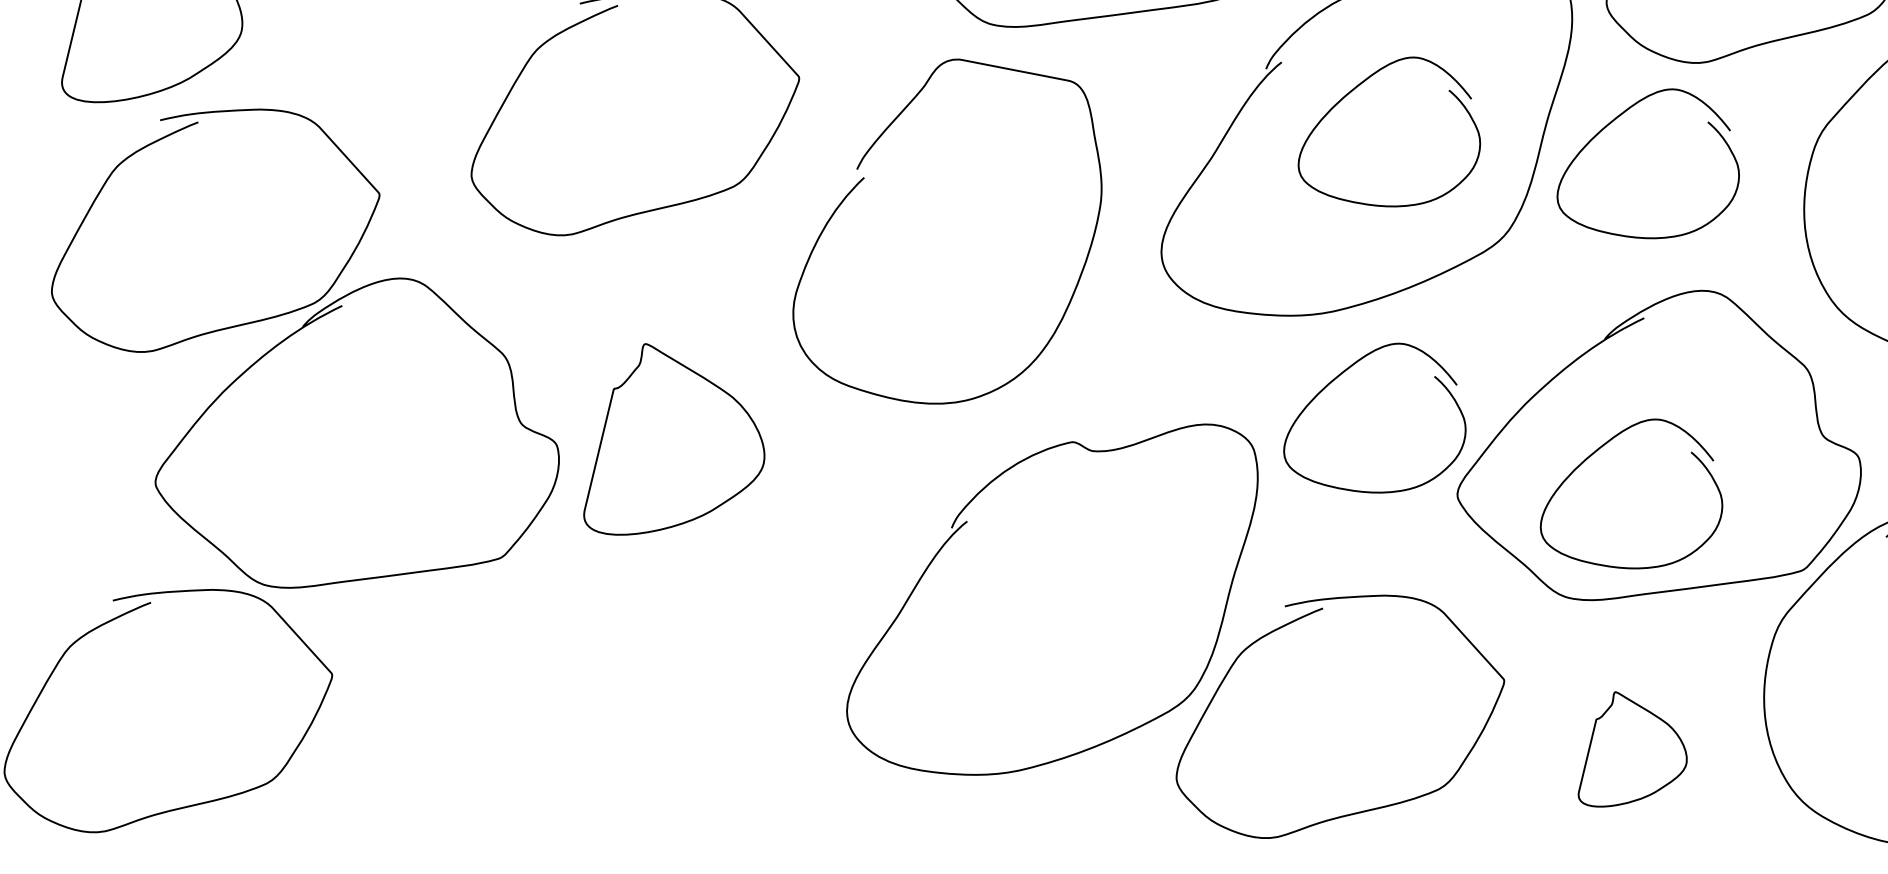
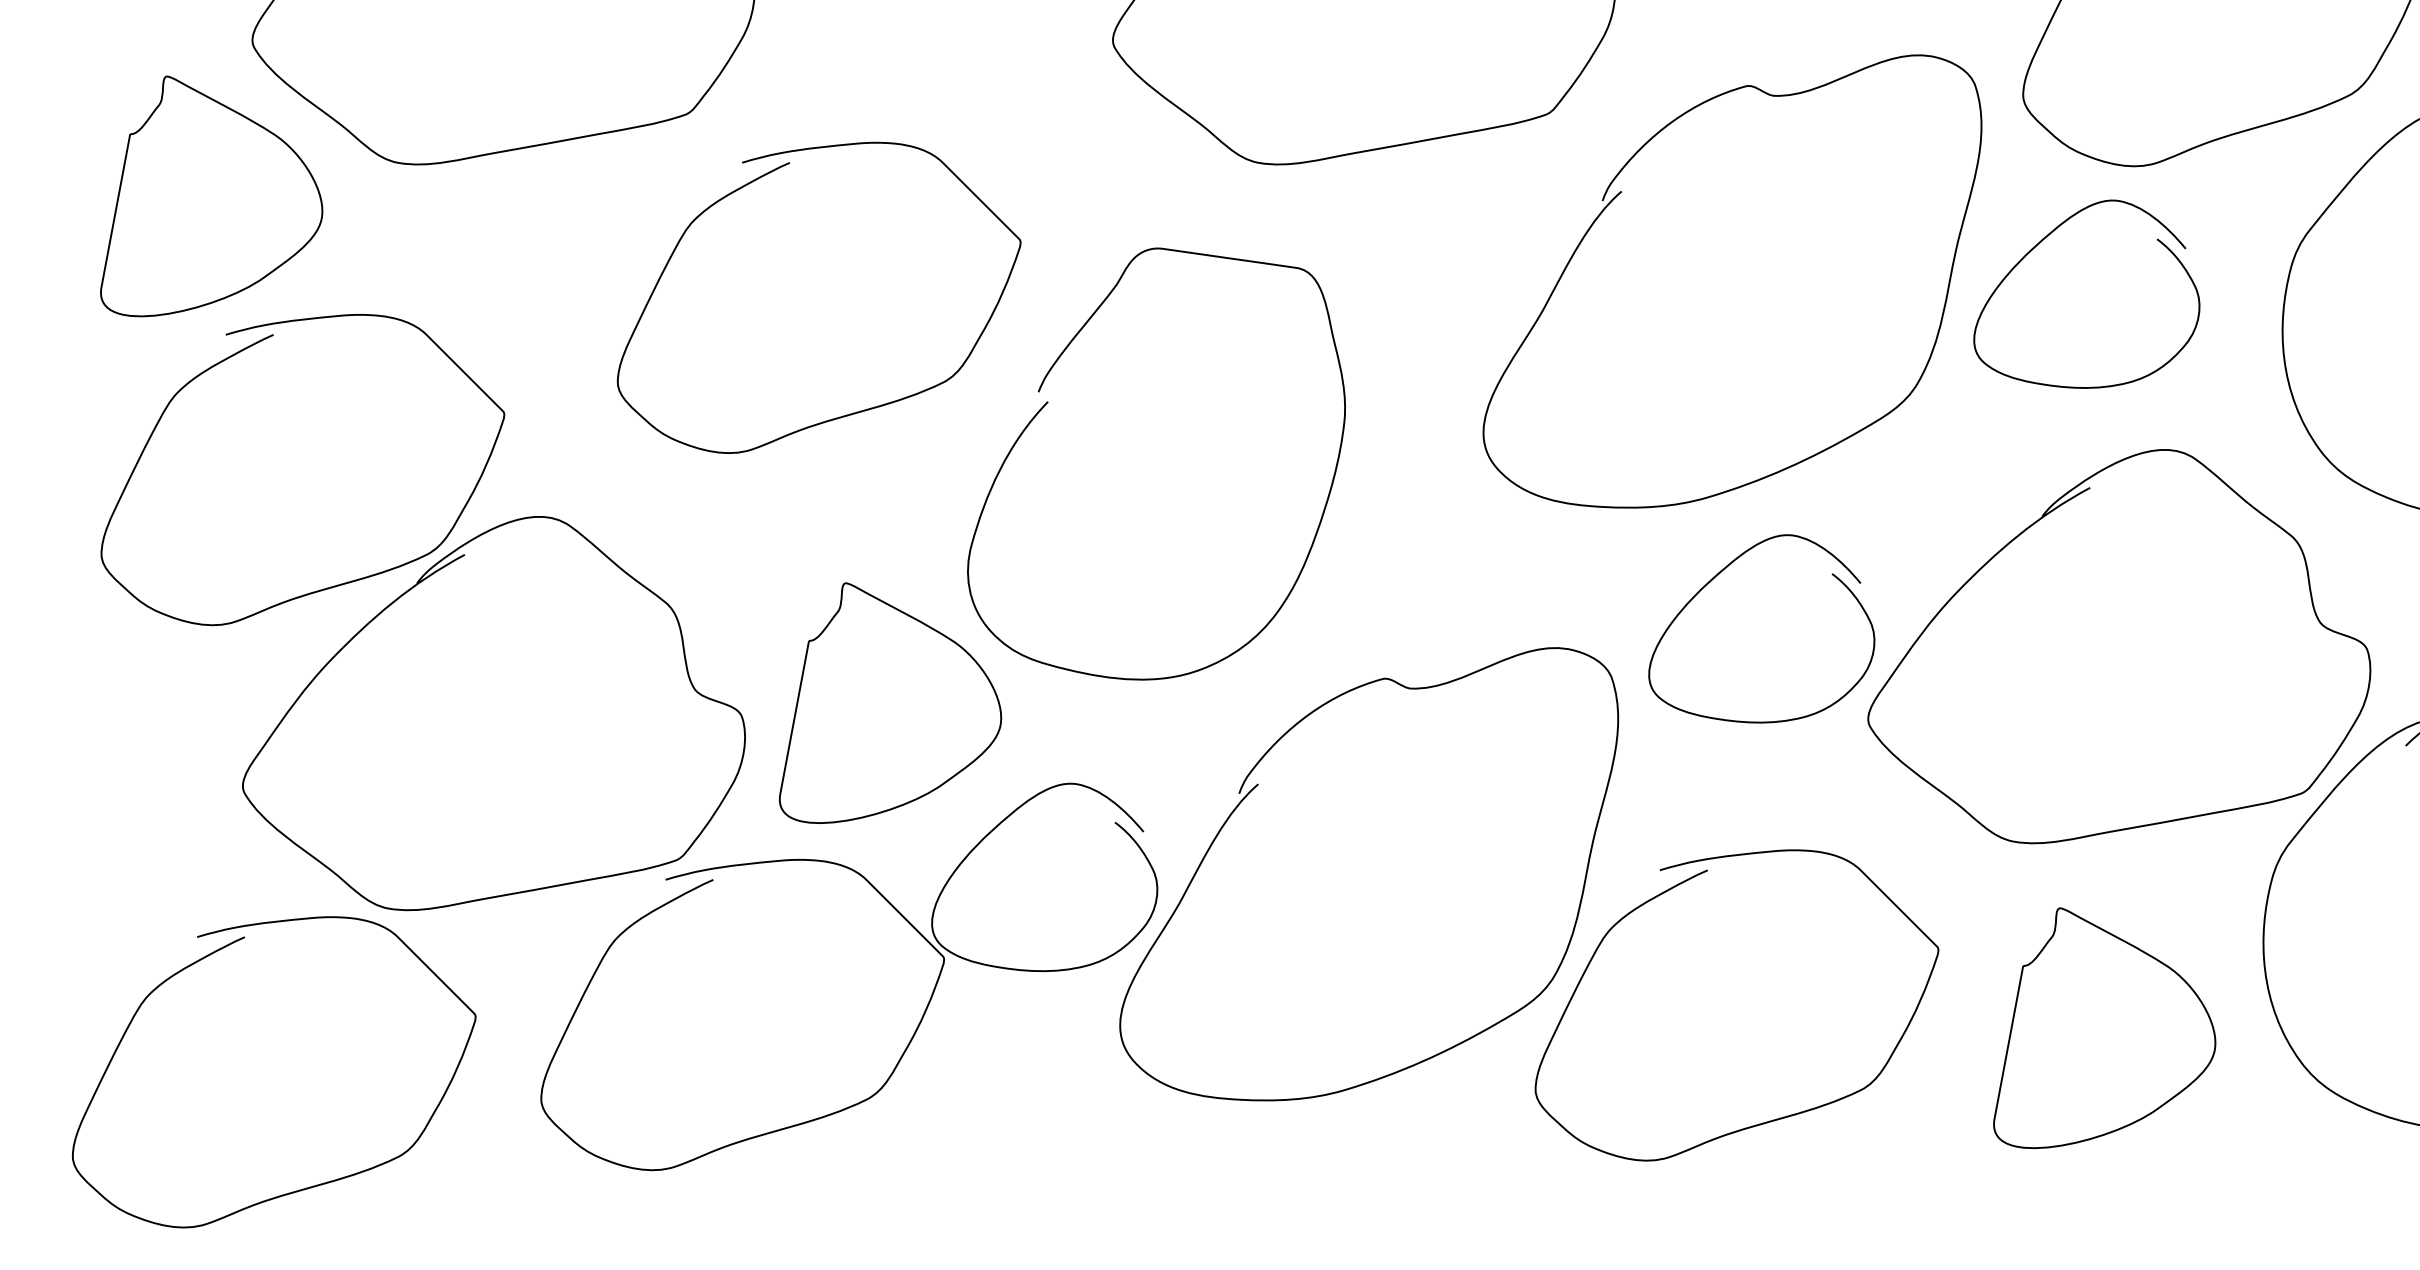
curve: (1358, 87) -> (1718, 217), removed
curve: (864, 178) -> (1048, 402), moved
curve: (1596, 451) -> (2039, 657), removed
part: (679, 616) -> (905, 920), added
part: (1633, 750) -> (2104, 1028), size x1.67

